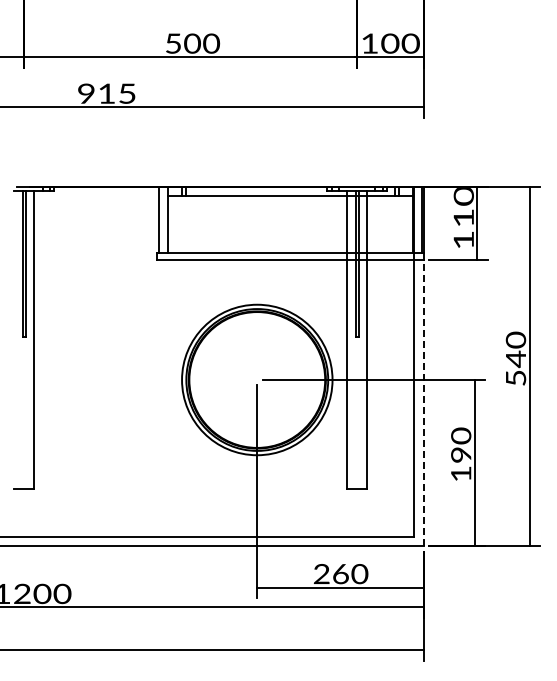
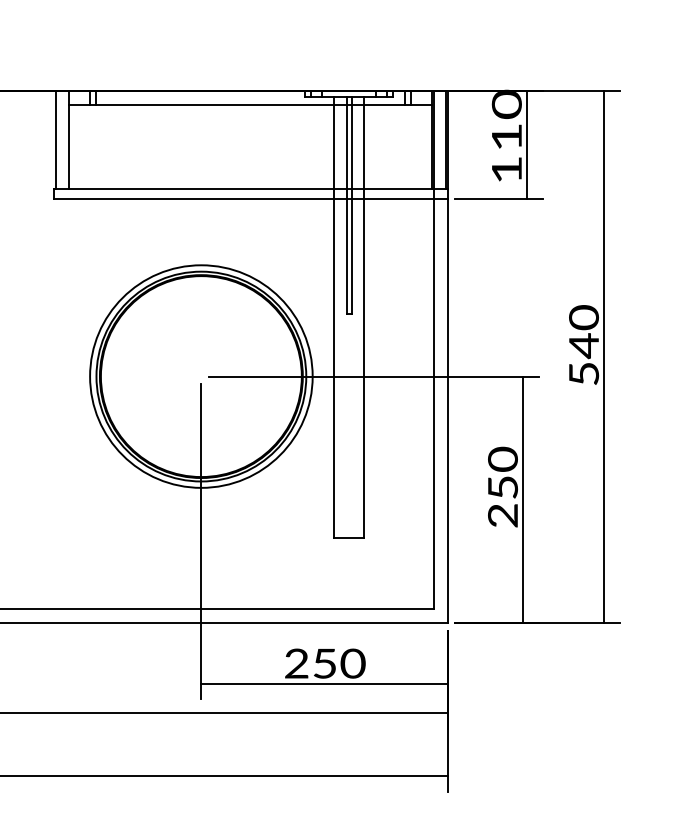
line: (423, 402) -> (447, 409), dashed -> solid
text: (461, 464) -> (503, 501), 190 -> 250
text: (340, 574) -> (324, 664), 260 -> 250

